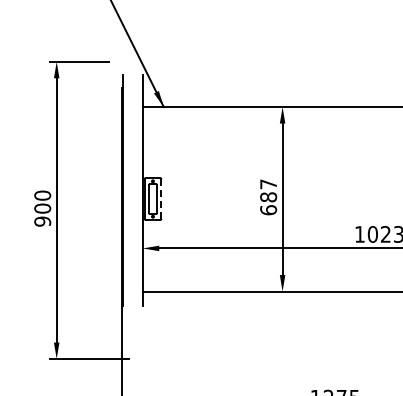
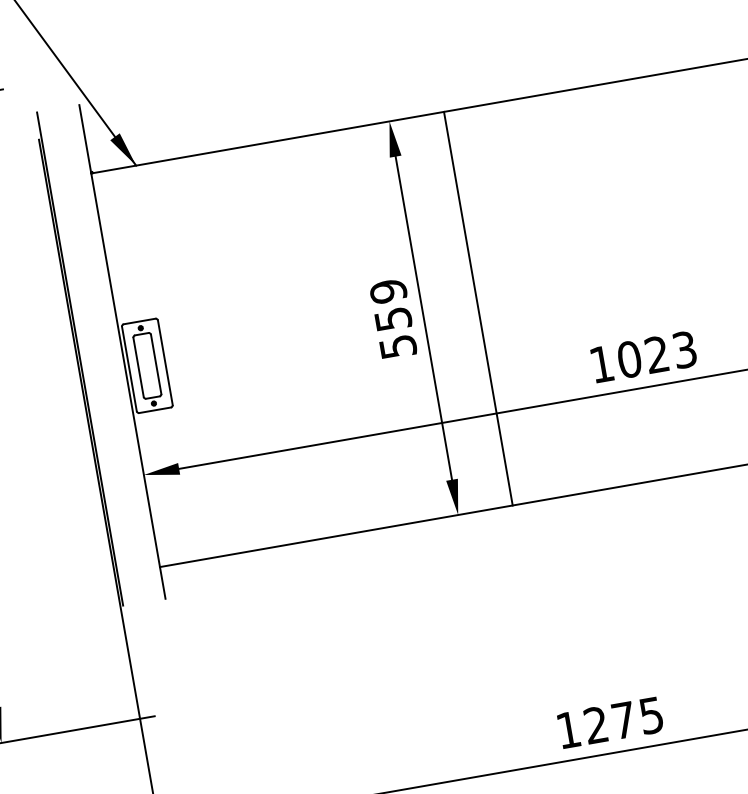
text: (268, 197) -> (393, 319), 687 -> 559
line: (161, 199) -> (165, 363), dashed -> solid
line: (308, 199) -> (479, 308), added

